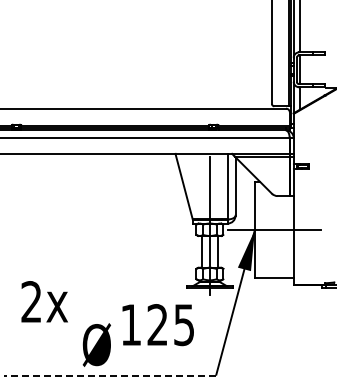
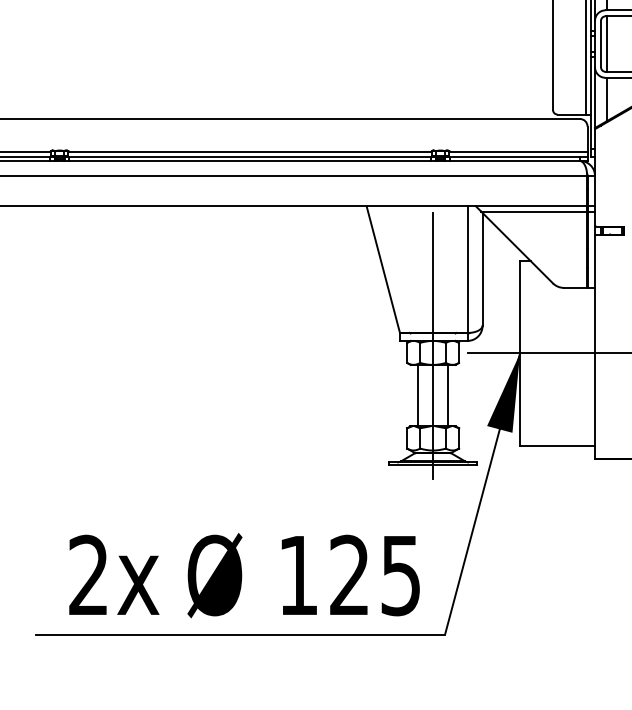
text: (44, 301) -> (113, 574), moved
text: (157, 325) -> (349, 576), moved
line: (110, 375) -> (241, 634), dashed -> solid

